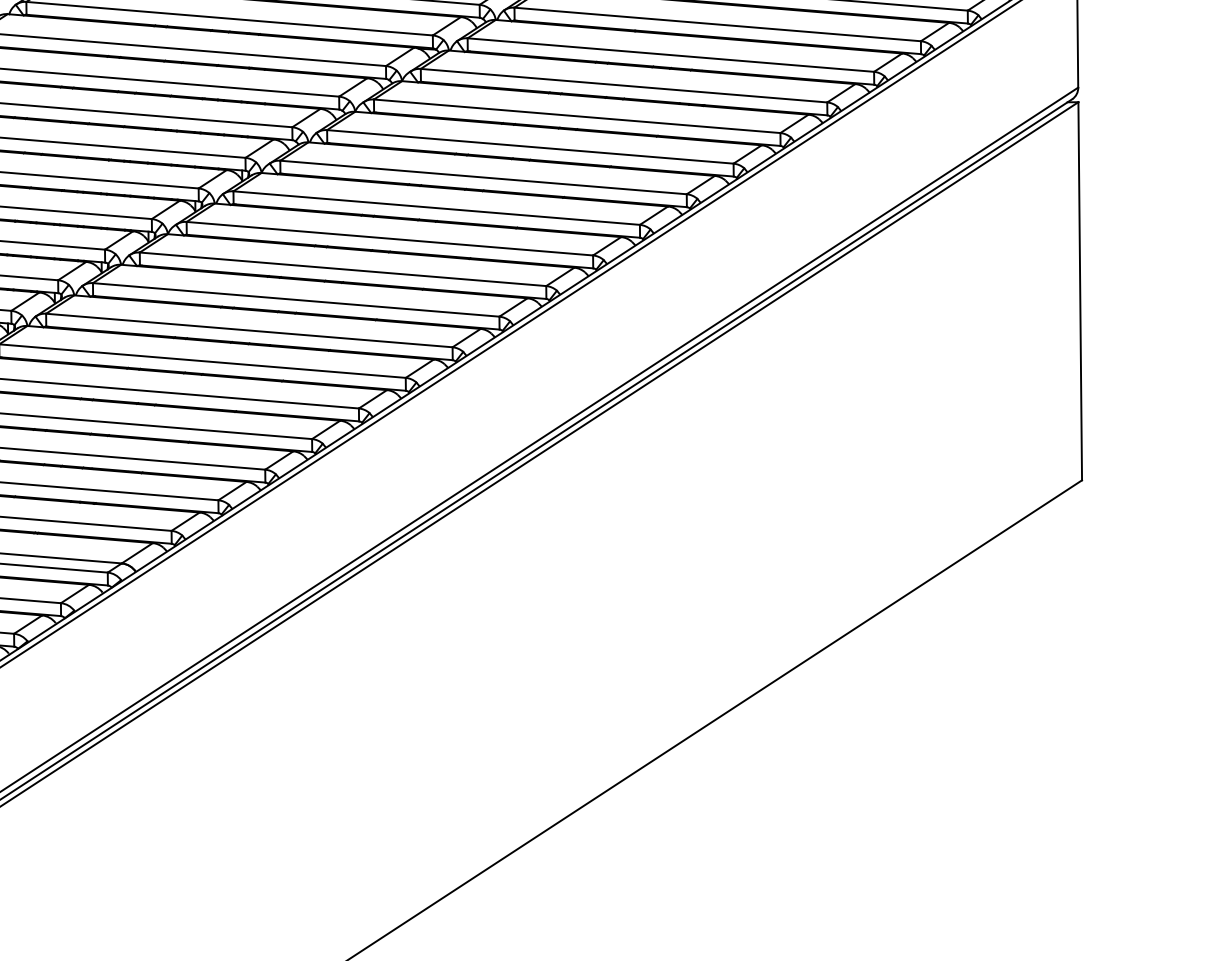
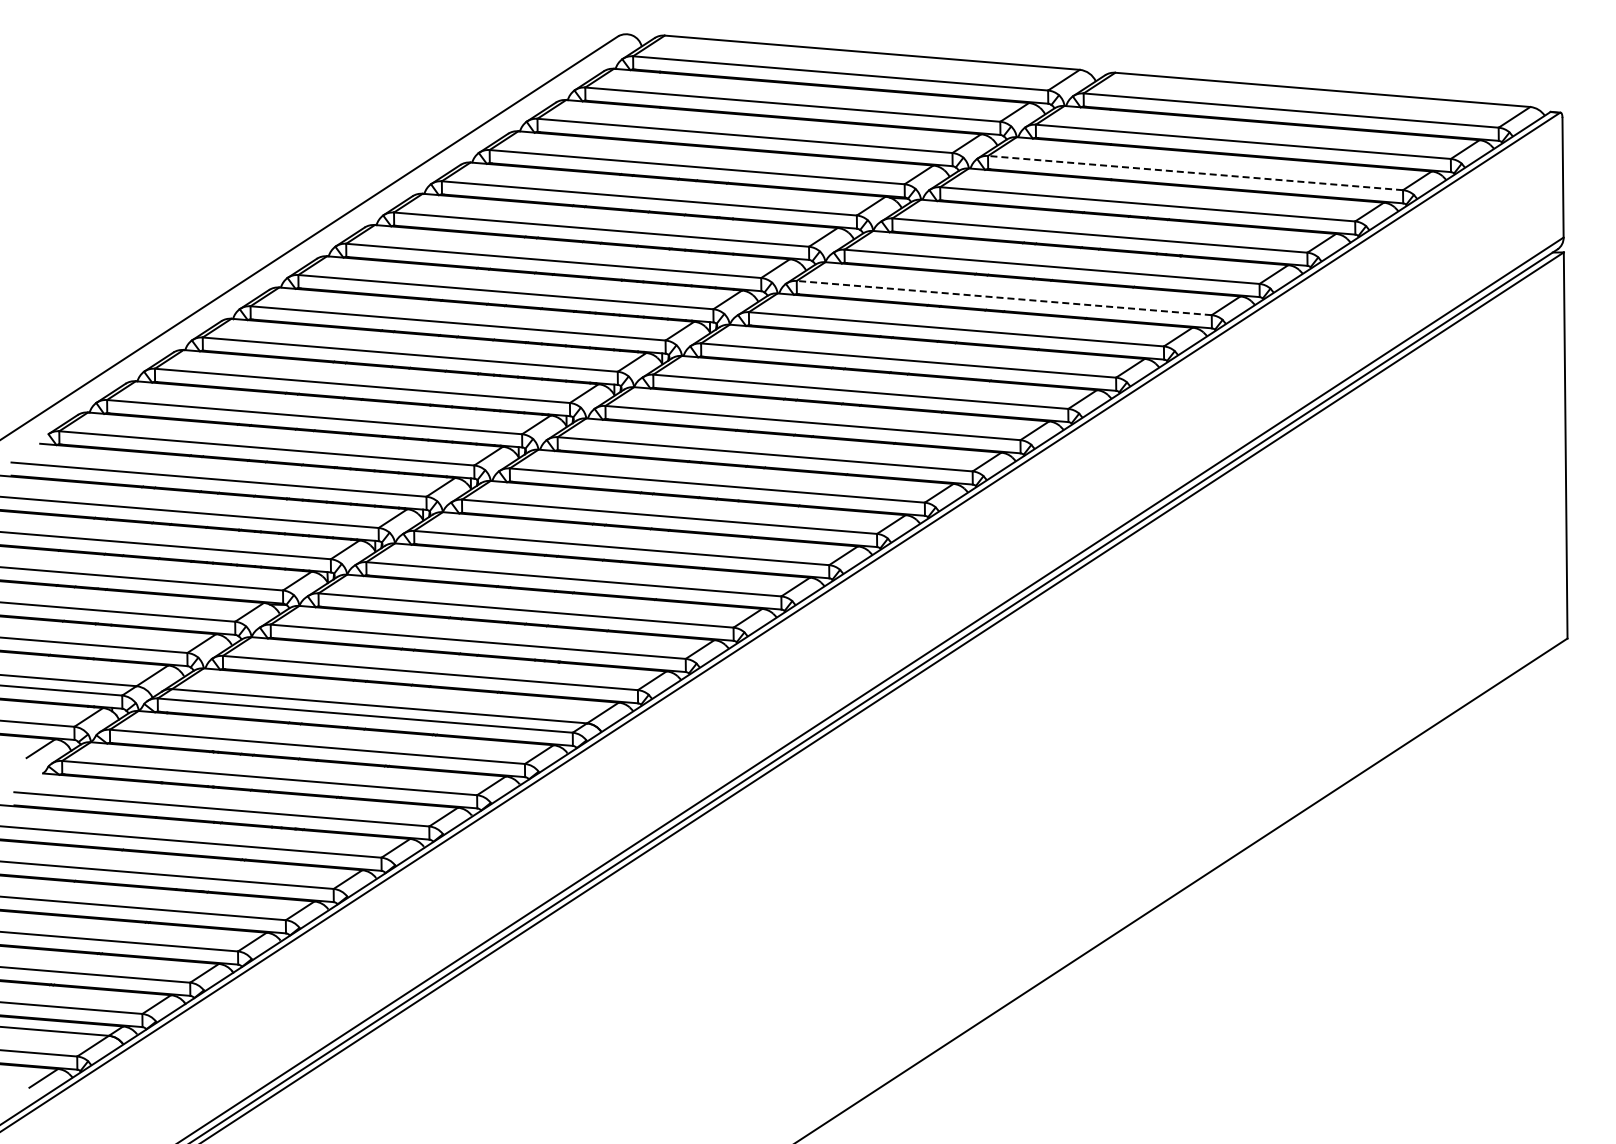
line: (717, 24) -> (1195, 173), solid -> dashed
line: (529, 147) -> (1003, 298), solid -> dashed

